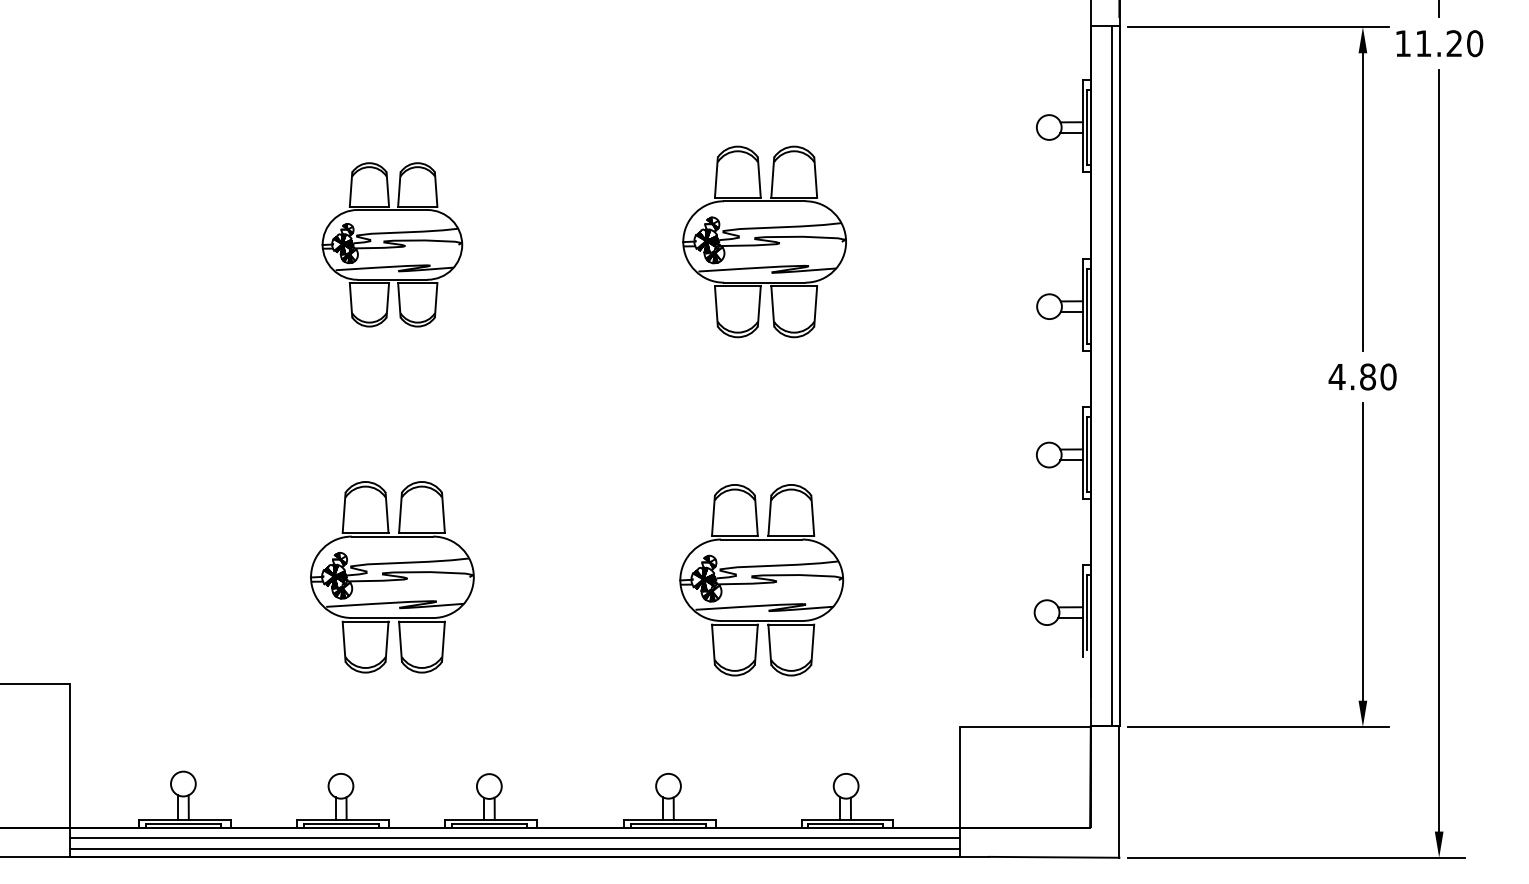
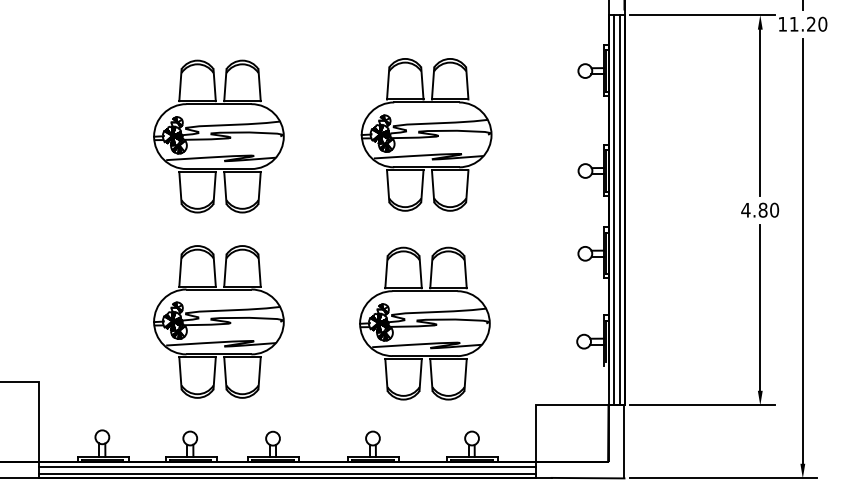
part: (764, 241) -> (426, 134), size x1.43
part: (391, 244) -> (218, 136), size x1.67
line: (1101, 375) -> (614, 209), added
part: (391, 576) -> (218, 321), size x1.43
part: (760, 580) -> (424, 323), size x1.43

